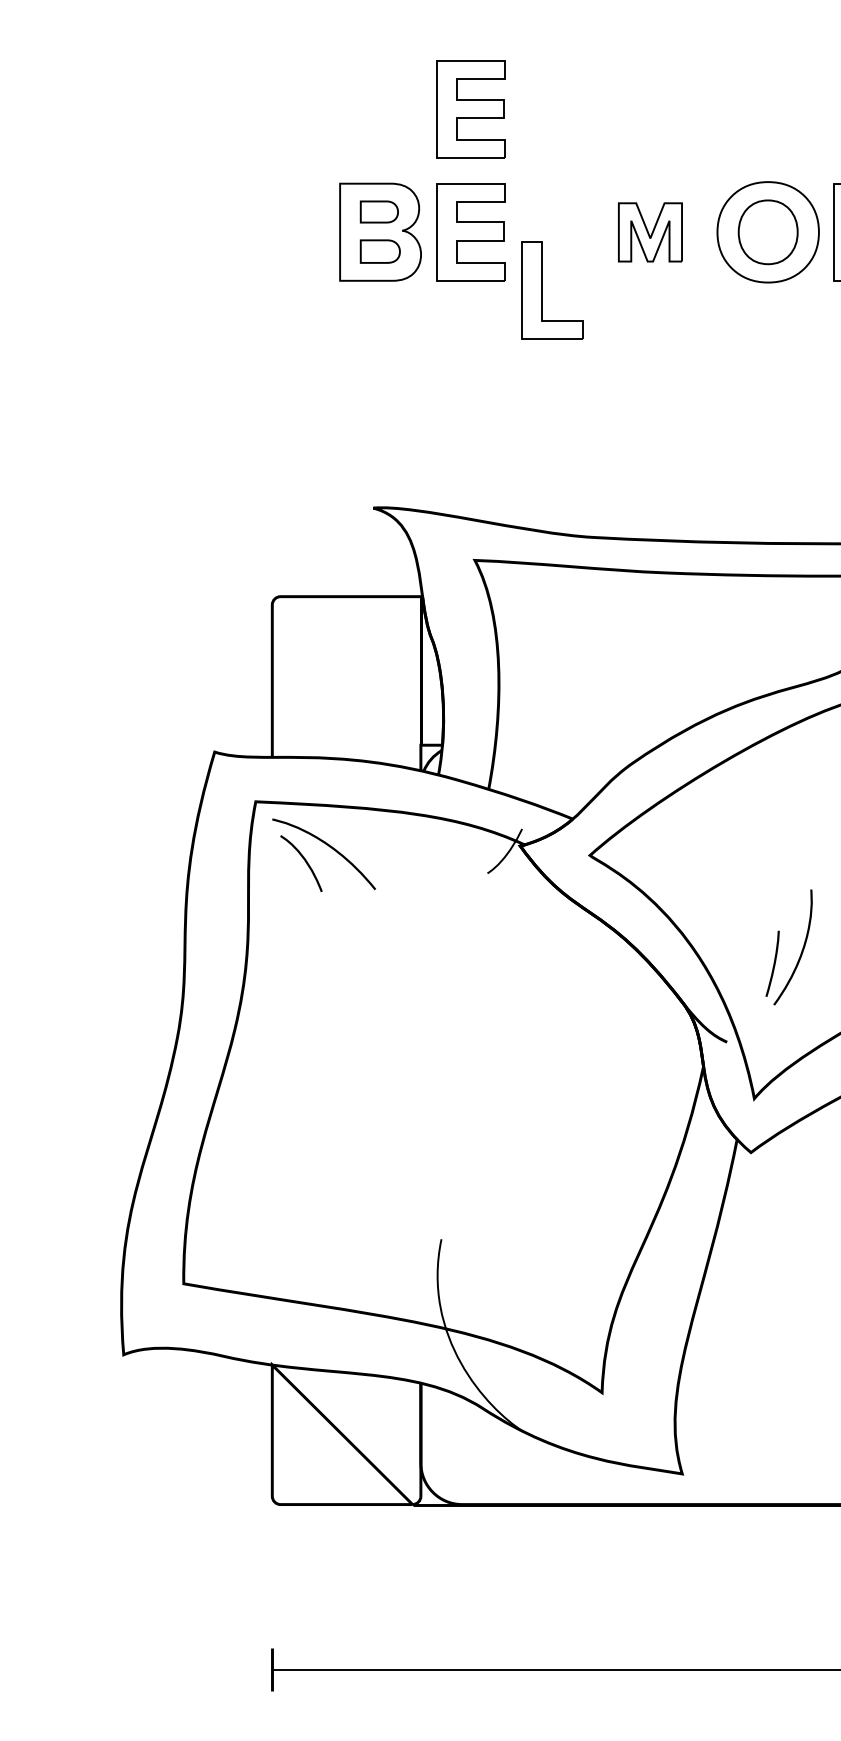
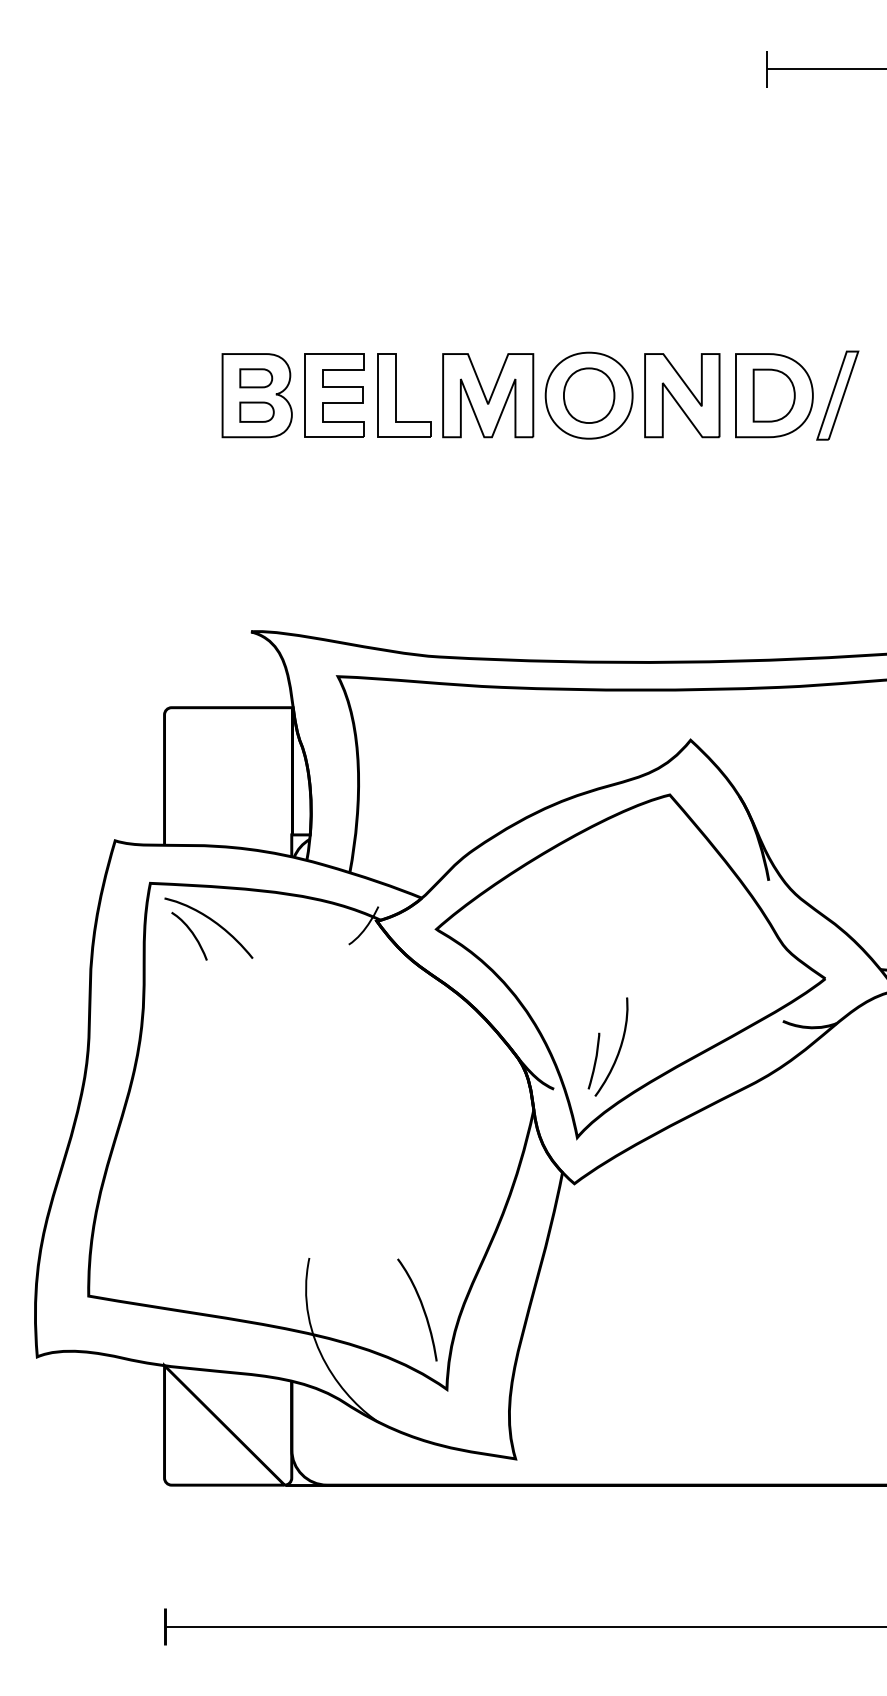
part: (470, 109) -> (334, 290), removed
part: (650, 232) -> (488, 395), size x1.67
part: (543, 290) -> (396, 395), moved
part: (779, 944) -> (599, 1044), moved
curve: (572, 1297) -> (421, 1307), added

